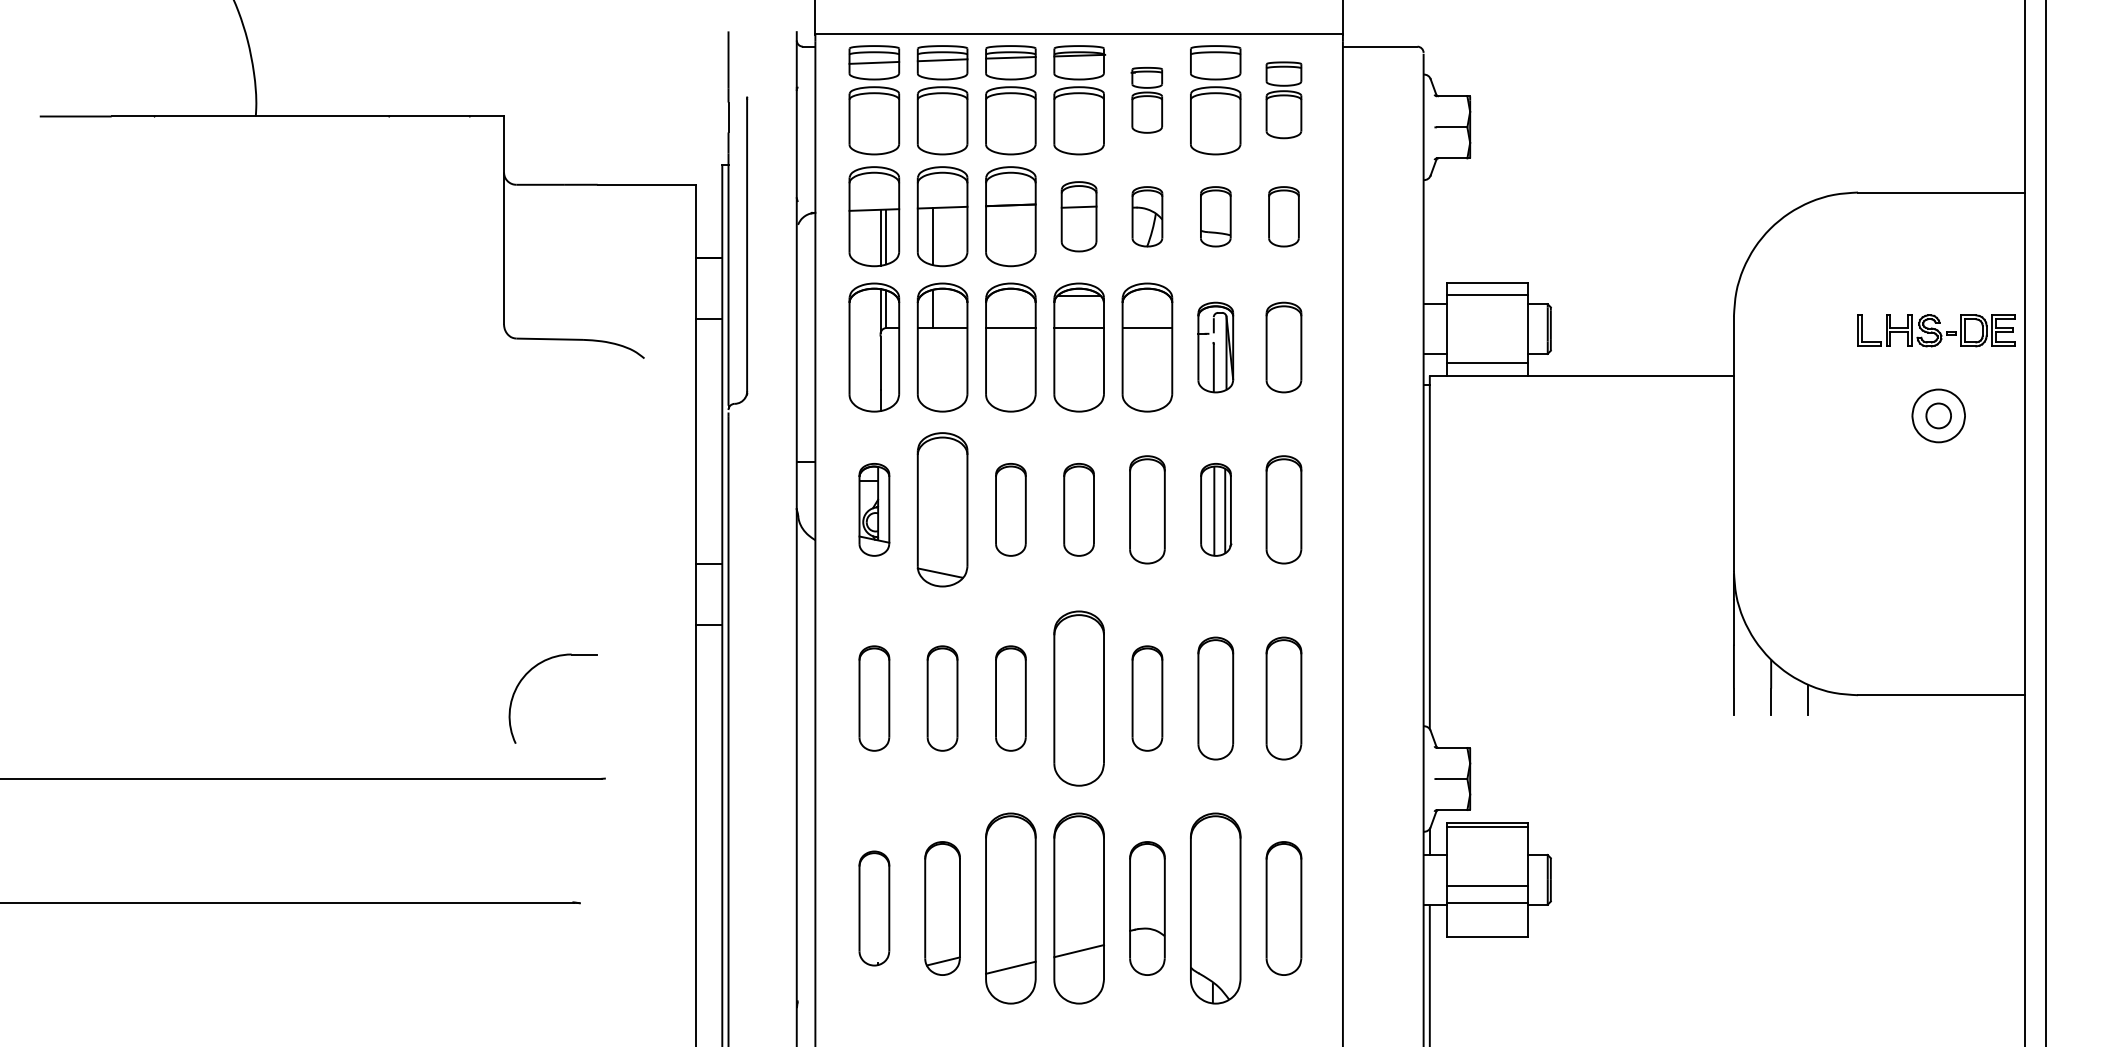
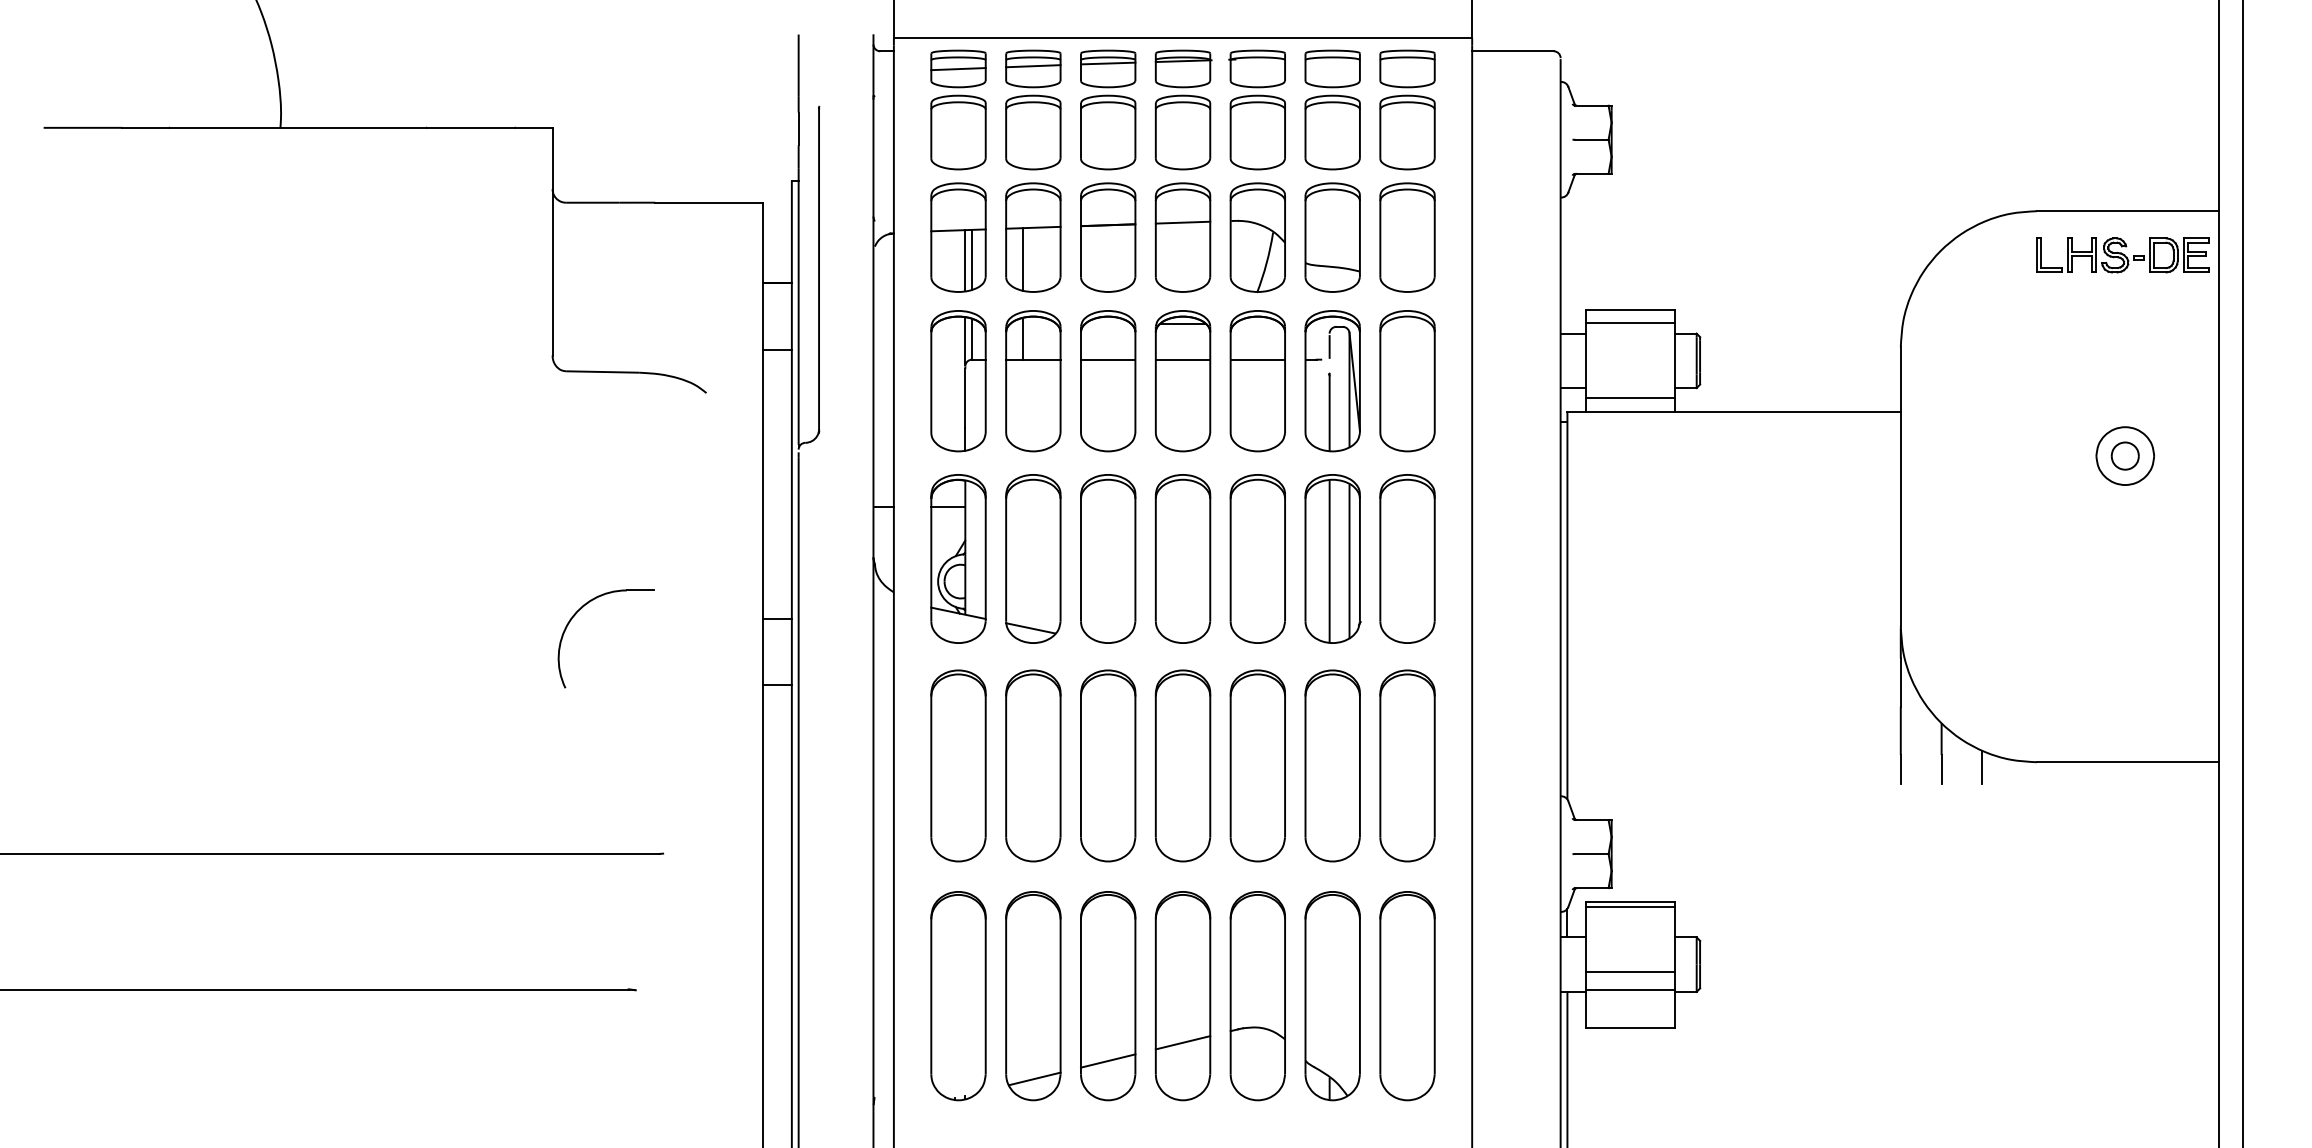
part: (1146, 100) -> (1256, 110), size x1.67
part: (1283, 100) -> (1407, 110), size x1.43
part: (1078, 216) -> (1182, 237), size x1.43
part: (1147, 216) -> (1257, 237), size x1.67
part: (1215, 216) -> (1332, 237), size x1.67
part: (1283, 216) -> (1407, 237), size x1.67
part: (1936, 330) -> (2122, 255), moved
part: (1215, 347) -> (1332, 381), size x1.43
part: (1283, 347) -> (1407, 381), size x1.43
part: (874, 509) -> (958, 558), size x1.67
part: (1010, 509) -> (1107, 558), size x1.67
part: (1078, 509) -> (1182, 558), size x1.67
part: (1147, 509) -> (1257, 558), size x1.43
part: (1216, 509) -> (1333, 558), size x1.67
part: (1283, 509) -> (1407, 558), size x1.43
part: (528, 673) -> (579, 611), moved
part: (874, 698) -> (958, 765), size x1.67
part: (942, 698) -> (1033, 765), size x1.67
part: (1010, 698) -> (1107, 765), size x1.67
part: (1147, 698) -> (1257, 765), size x1.67
part: (1215, 698) -> (1332, 765), size x1.43
part: (1283, 698) -> (1407, 765), size x1.43
part: (874, 908) -> (958, 996), size x1.67
part: (942, 908) -> (1033, 996), size x1.43
part: (1147, 908) -> (1257, 996), size x1.43
part: (1283, 908) -> (1407, 996), size x1.43

